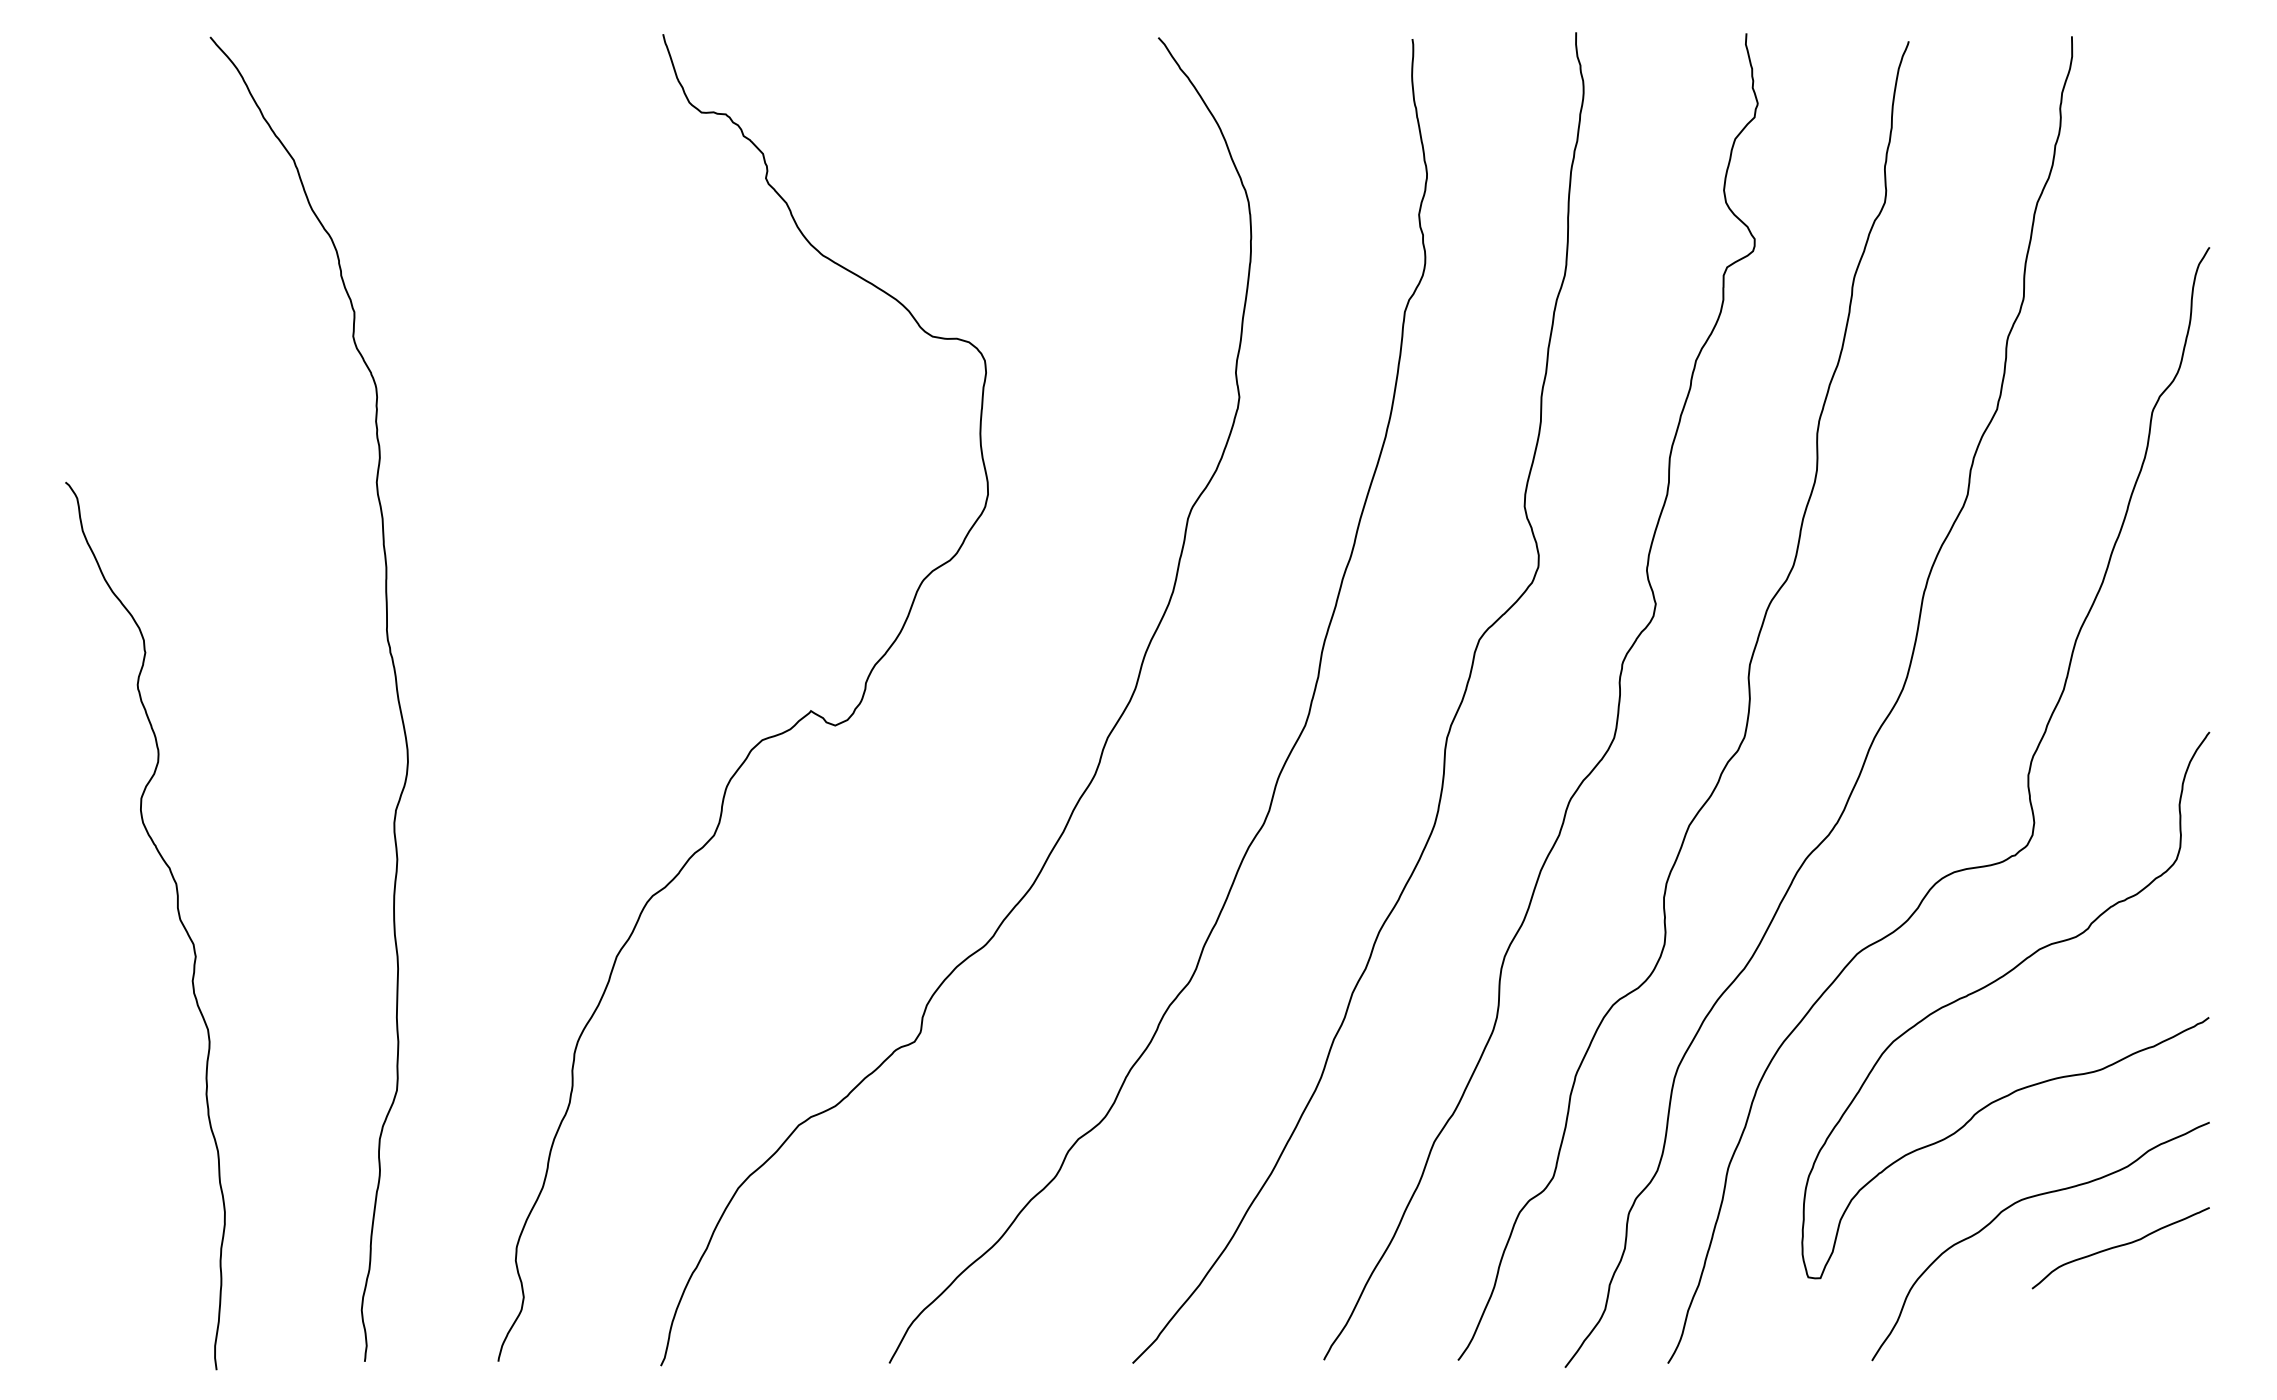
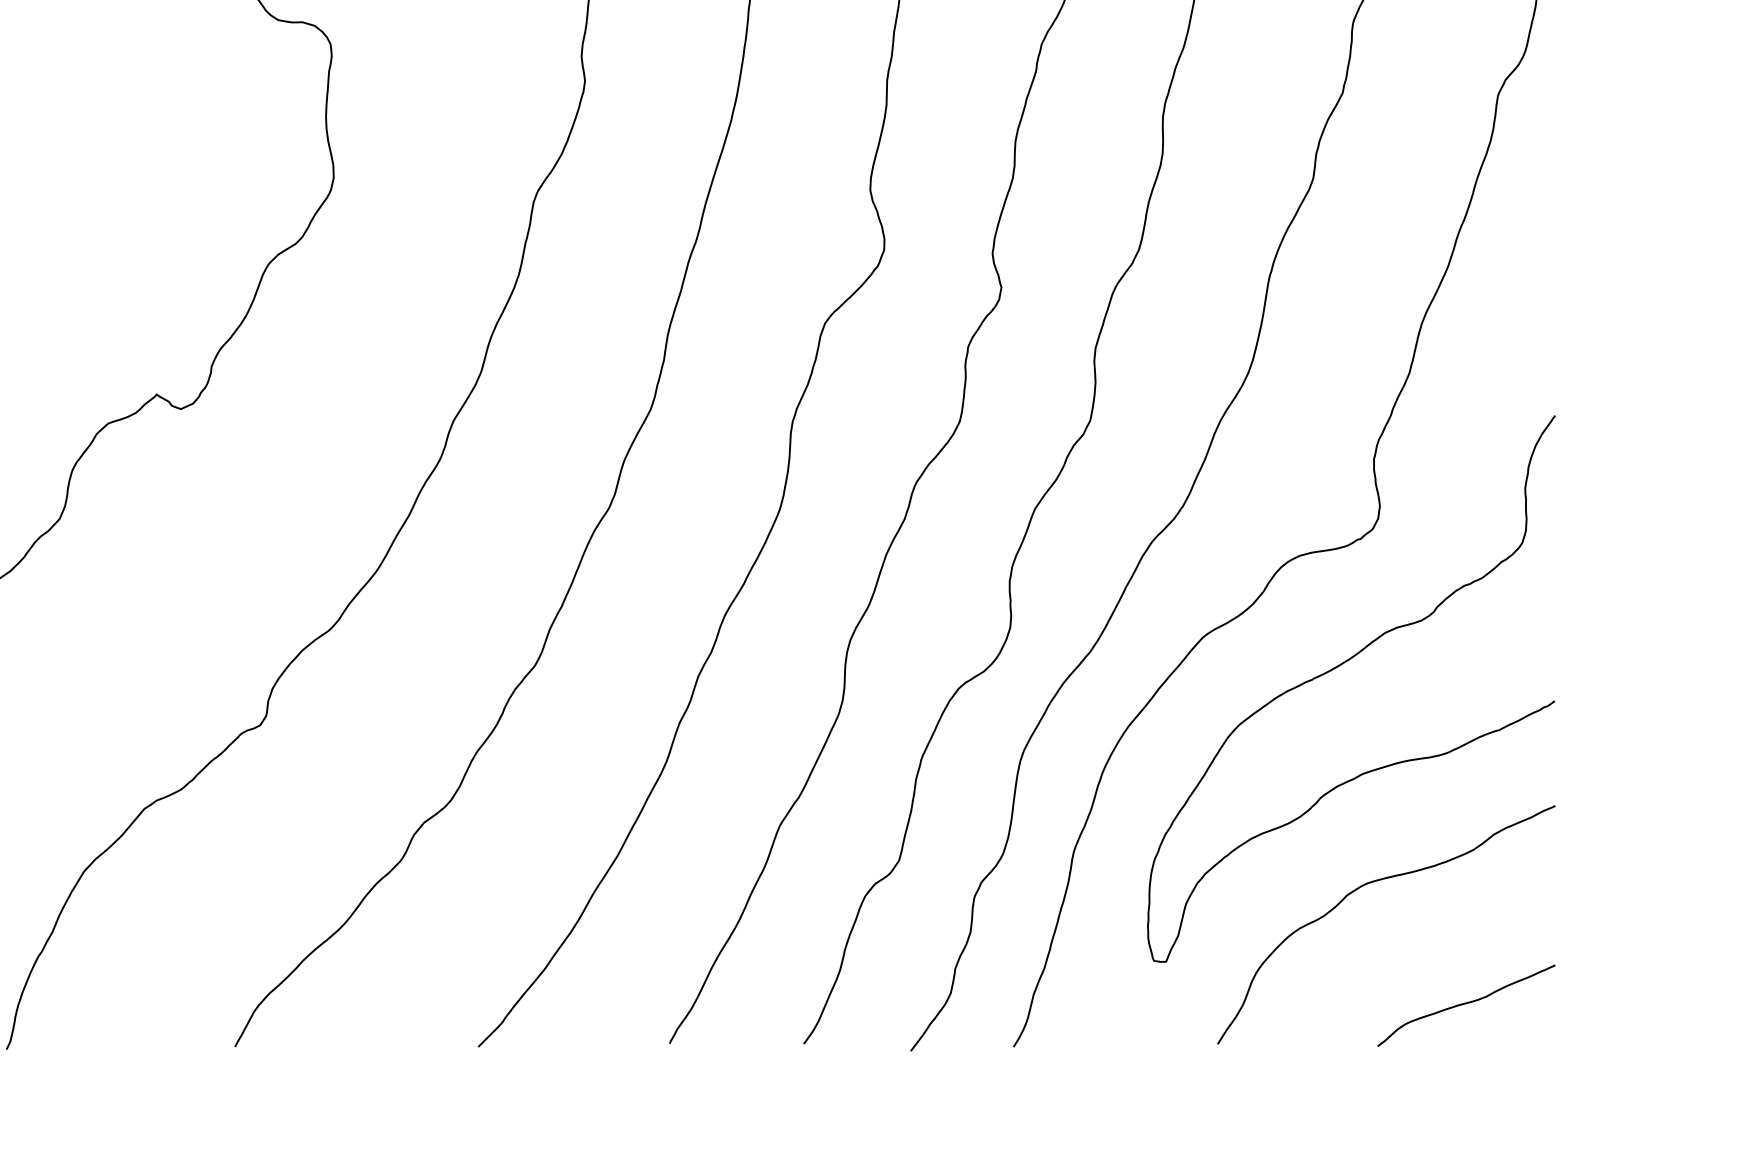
curve: (2120, 1246) -> (1466, 1004), moved

